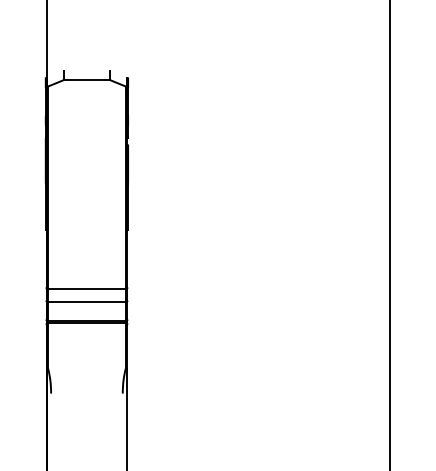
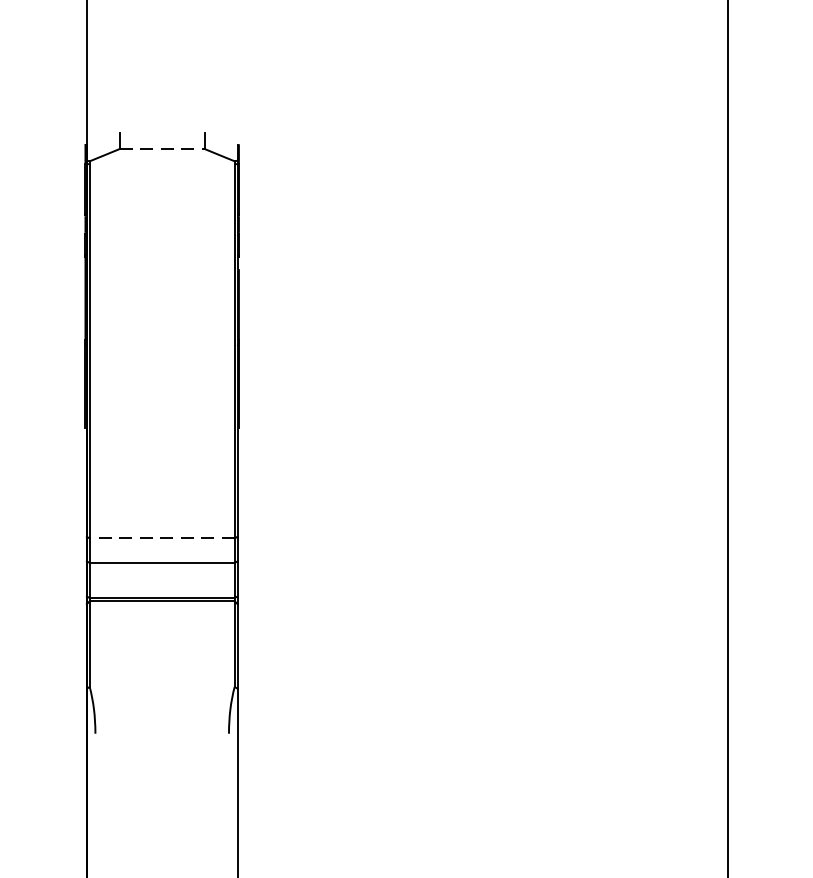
line: (86, 79) -> (161, 148), solid -> dashed
line: (86, 288) -> (161, 537), solid -> dashed

